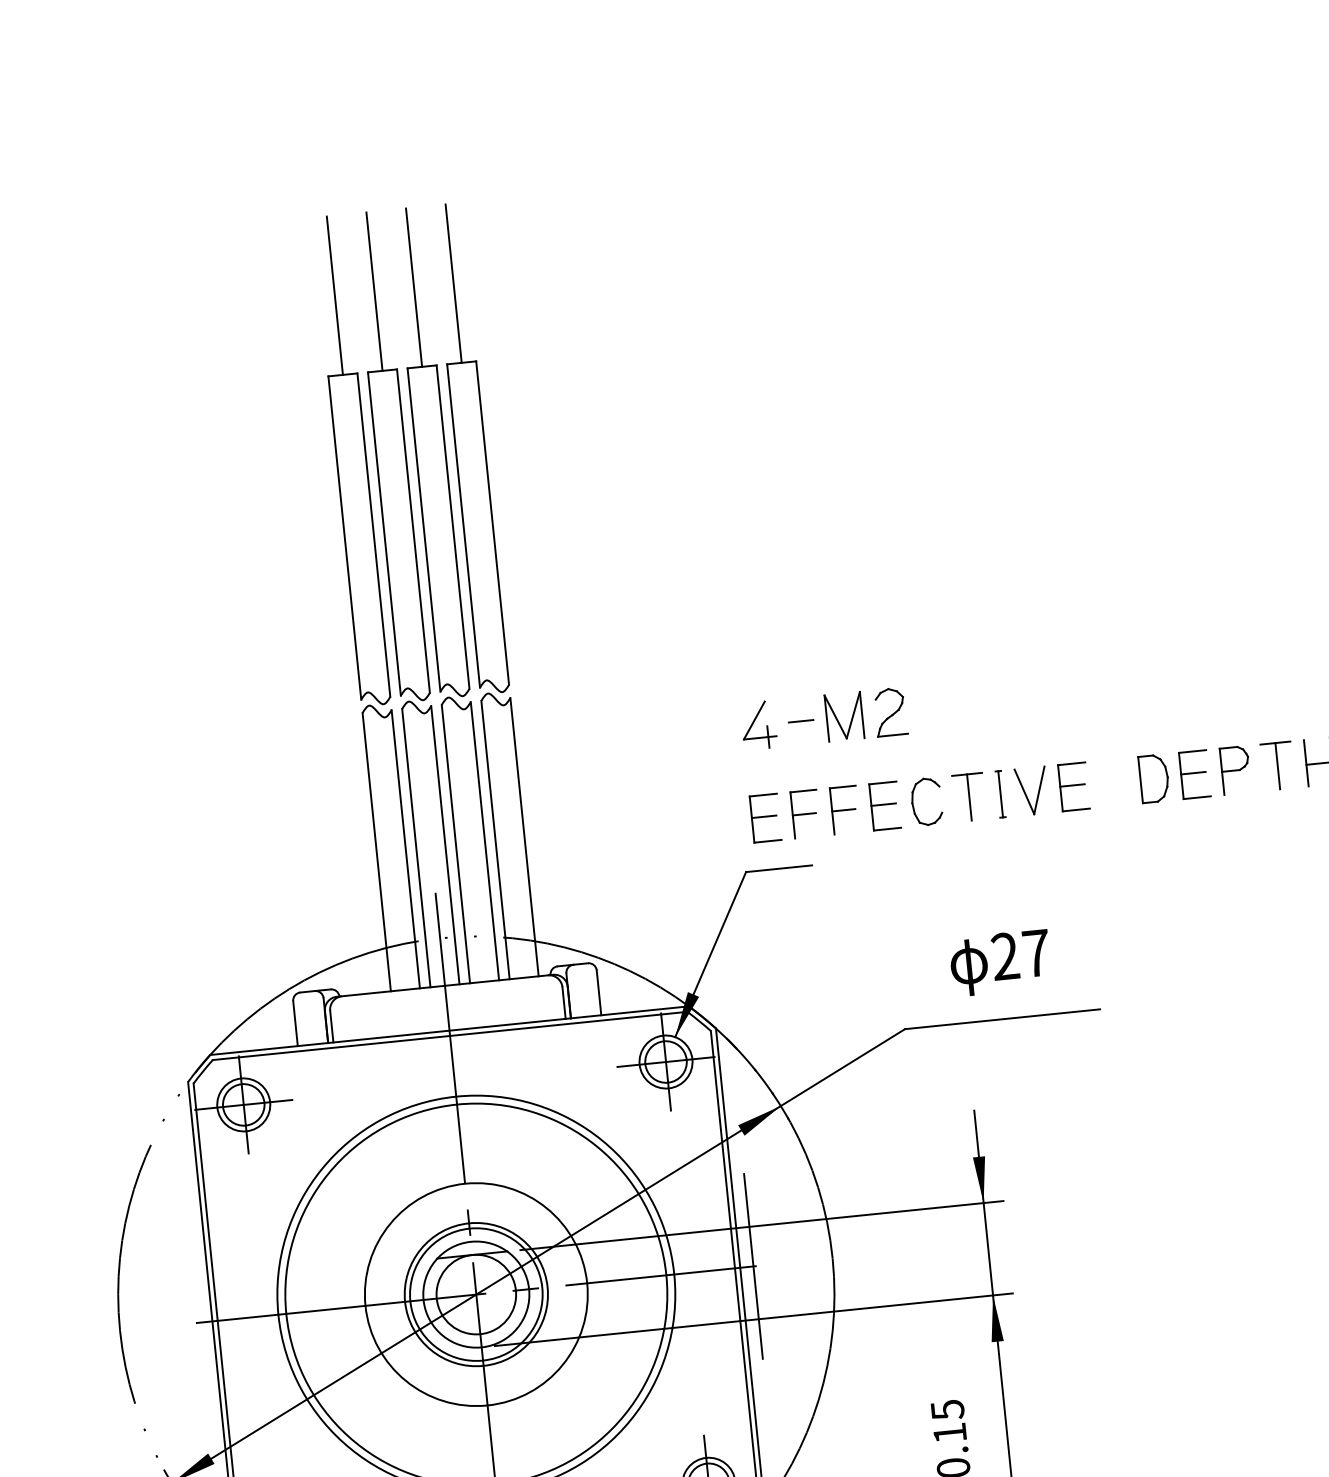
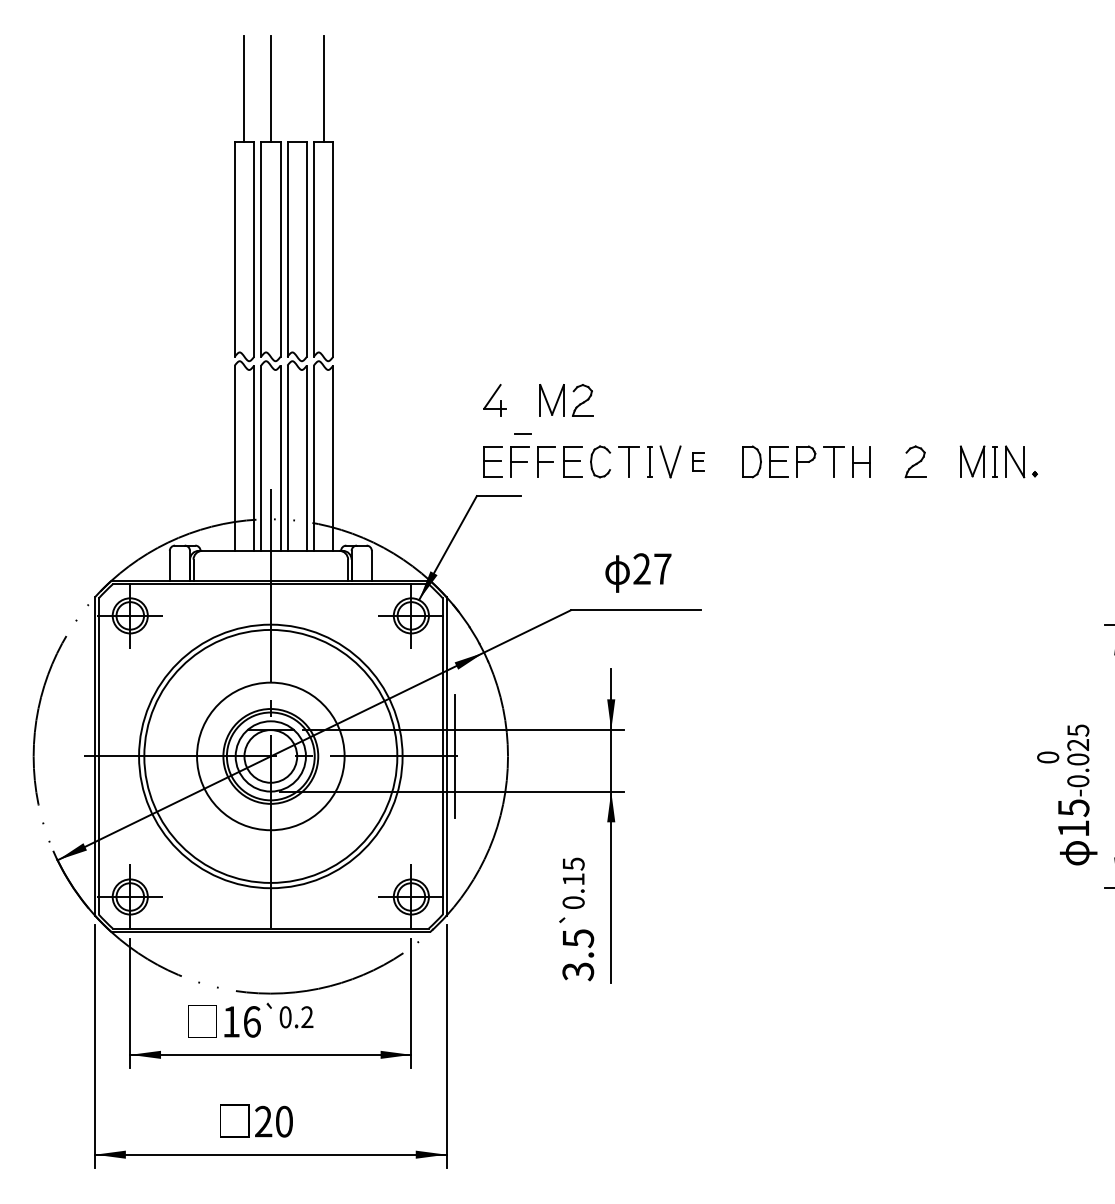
line: (414, 287) -> (297, 88), removed
line: (799, 720) -> (522, 433), moved
part: (1073, 786) -> (698, 461), size x0.6

